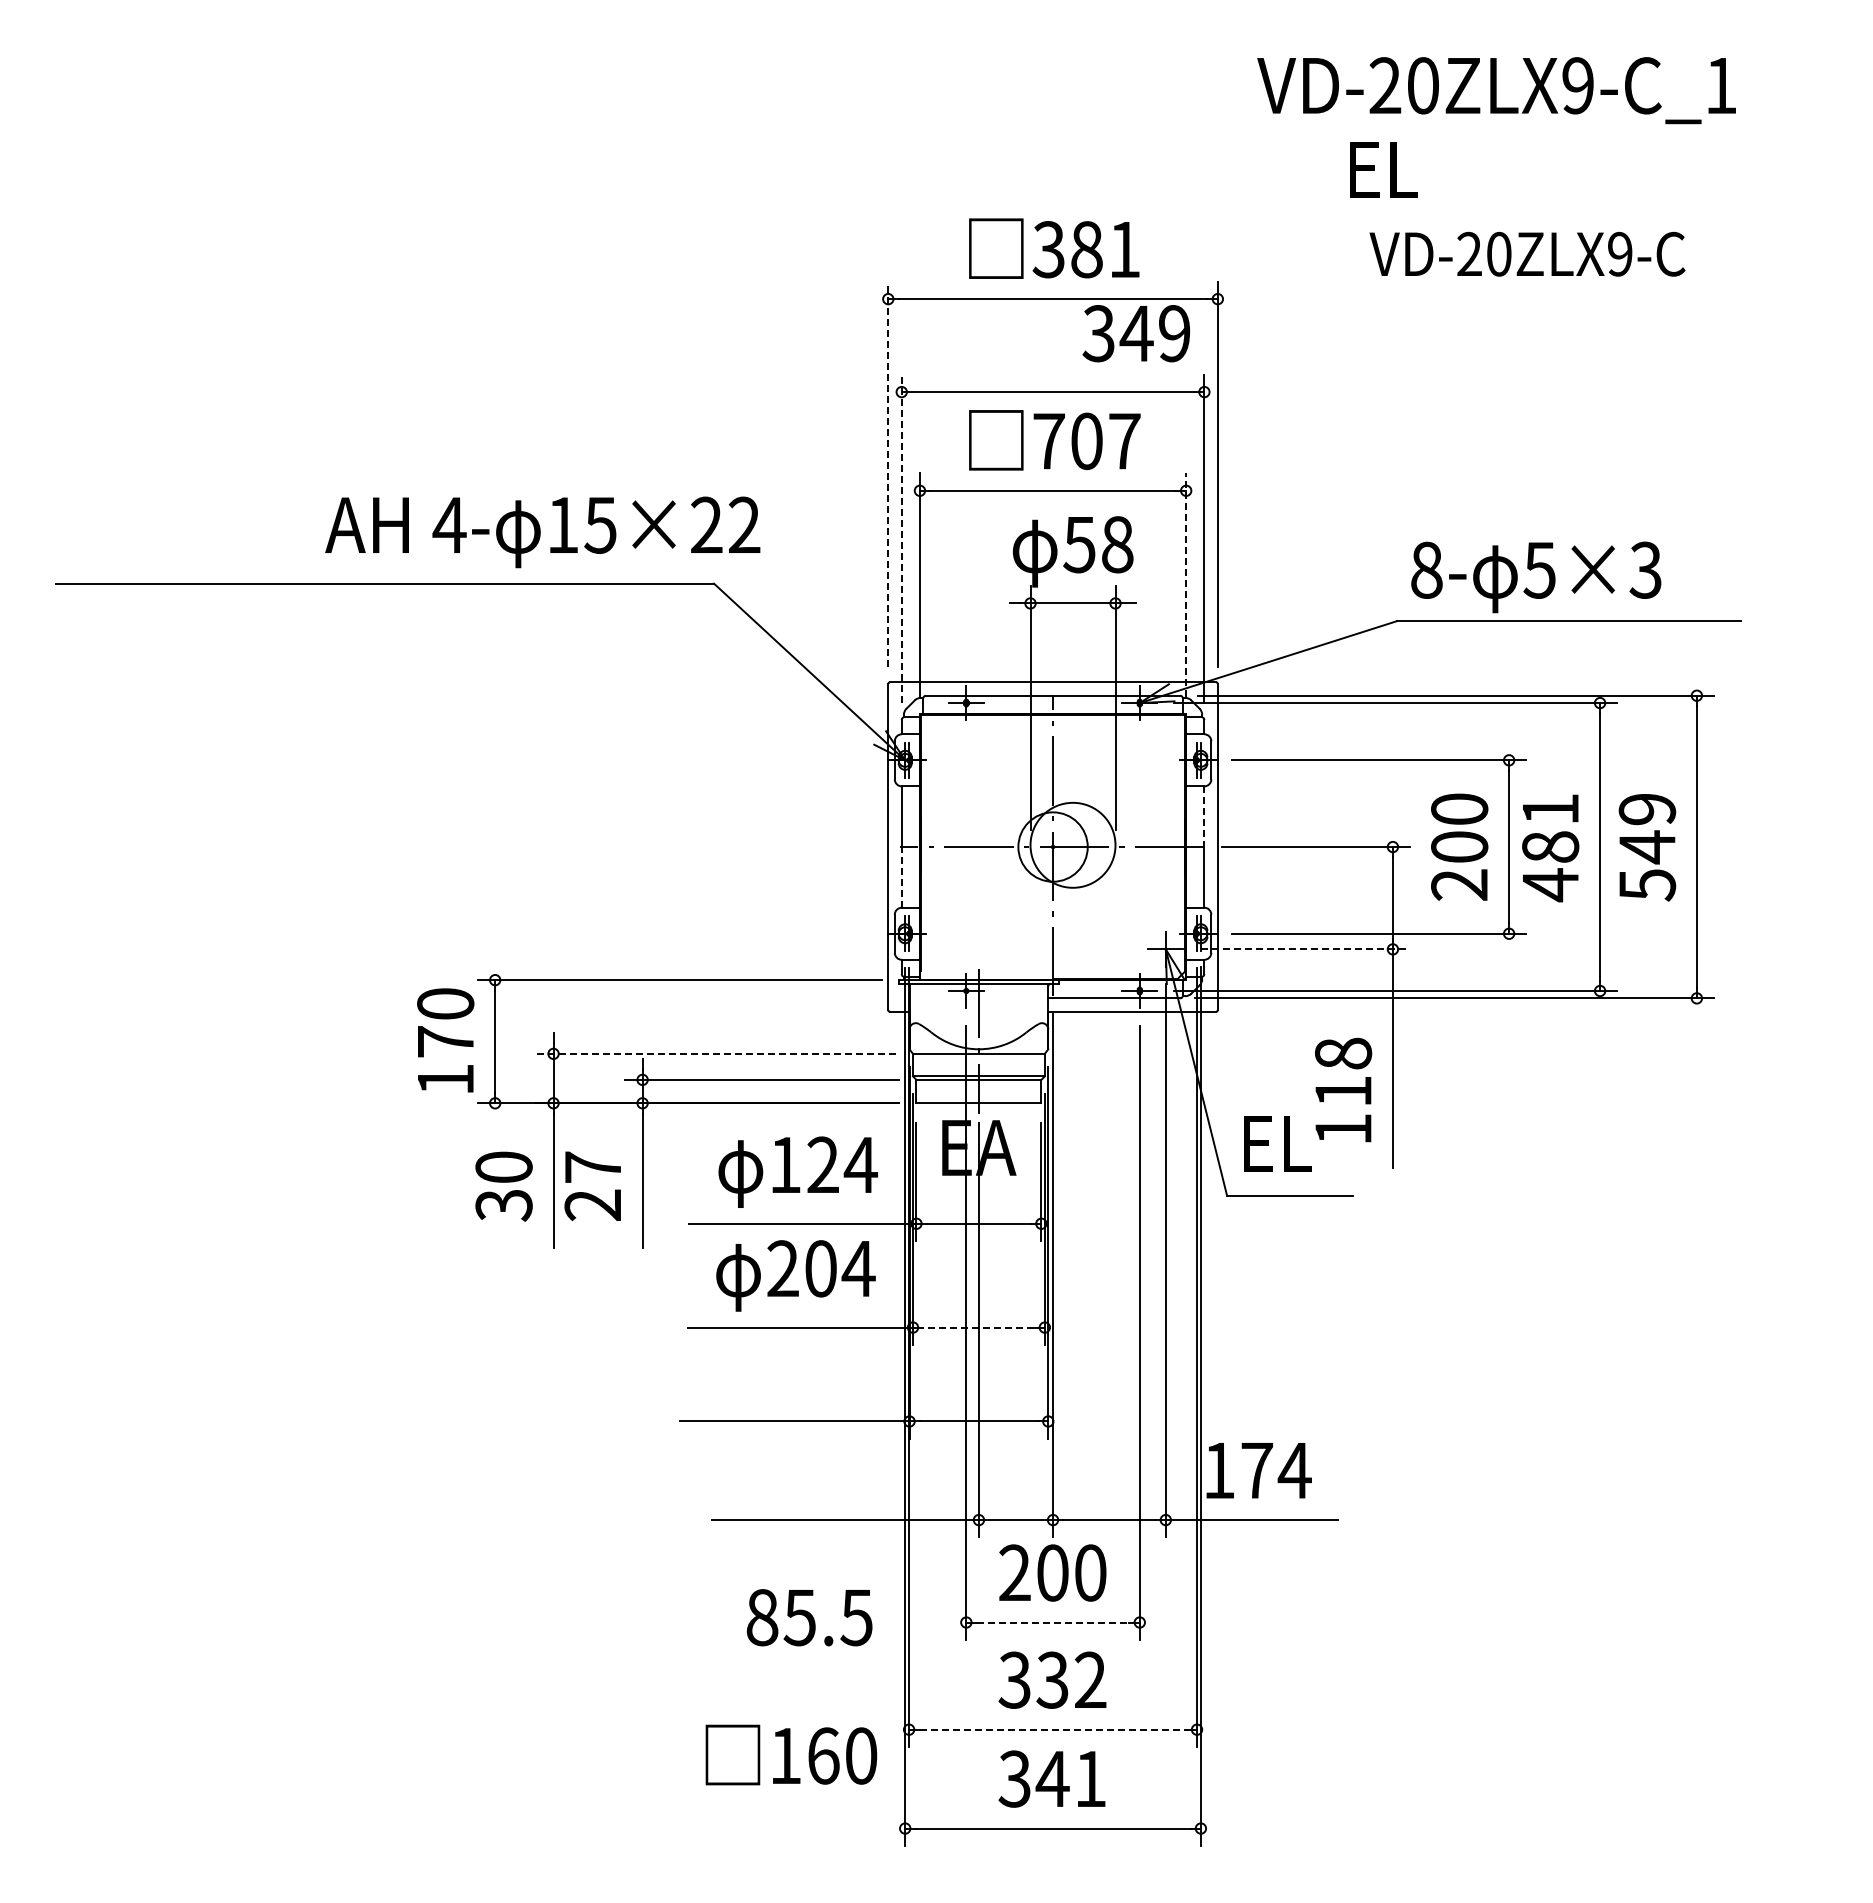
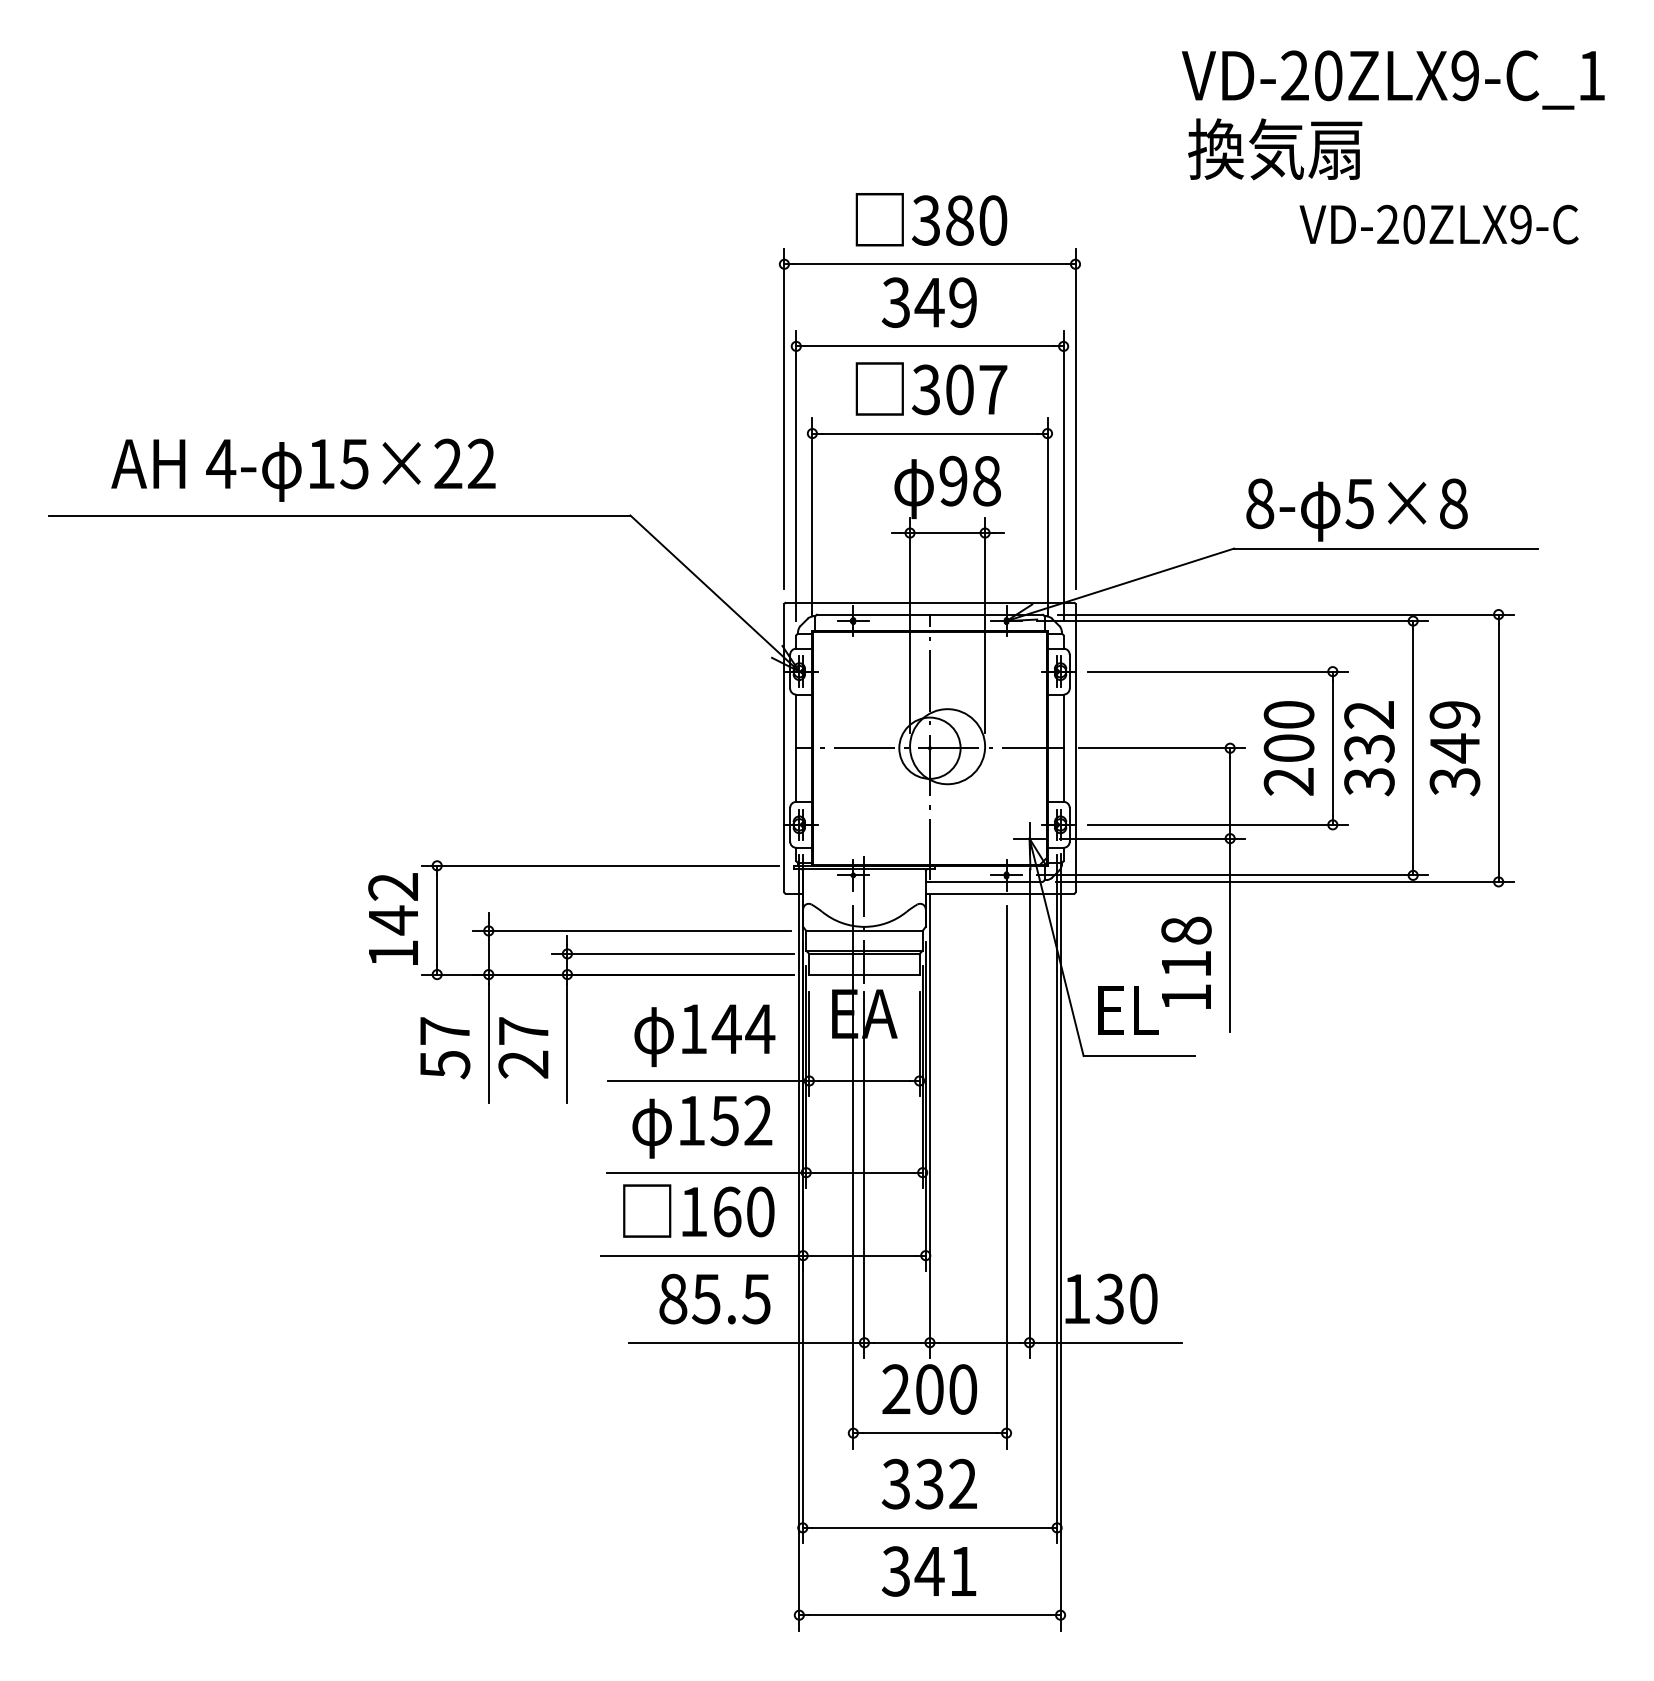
text: (1496, 90) -> (1393, 79), moved
text: (1443, 168) -> (1274, 148), EL -> 換気扇
text: (1124, 249) -> (993, 220), 381 -> 380
text: (1527, 253) -> (1439, 223), moved
text: (1136, 333) -> (929, 302), moved
text: (1048, 441) -> (925, 390), 707 -> 307
line: (888, 473) -> (784, 418), dashed -> solid
text: (542, 532) -> (303, 470), moved
line: (901, 538) -> (796, 475), dashed -> solid
text: (1079, 544) -> (953, 480), 58 -> 98
text: (1645, 569) -> (1453, 503), 5×3 -> 5×8
line: (1186, 585) -> (1047, 517), dashed -> solid
line: (1204, 817) -> (1063, 722), dashed -> solid
text: (1550, 847) -> (1369, 748), 481 -> 332
line: (901, 876) -> (796, 774), dashed -> solid
text: (1646, 885) -> (1454, 782), 549 -> 349
line: (1305, 949) -> (1152, 838), dashed -> solid
text: (445, 1023) -> (393, 904), 170 -> 142
line: (715, 1053) -> (631, 930), dashed -> solid
text: (823, 1164) -> (727, 1028), 124 -> 144
text: (503, 1186) -> (444, 1048), 30 -> 57
text: (821, 1268) -> (725, 1120), 204 -> 152
line: (978, 1327) -> (864, 1172), dashed -> solid
text: (1275, 1470) -> (1126, 1298), 174 -> 130
text: (809, 1617) -> (714, 1298), moved
line: (1053, 1622) -> (930, 1433), dashed -> solid
line: (1053, 1729) -> (930, 1527), dashed -> solid
text: (791, 1754) -> (698, 1210), moved

